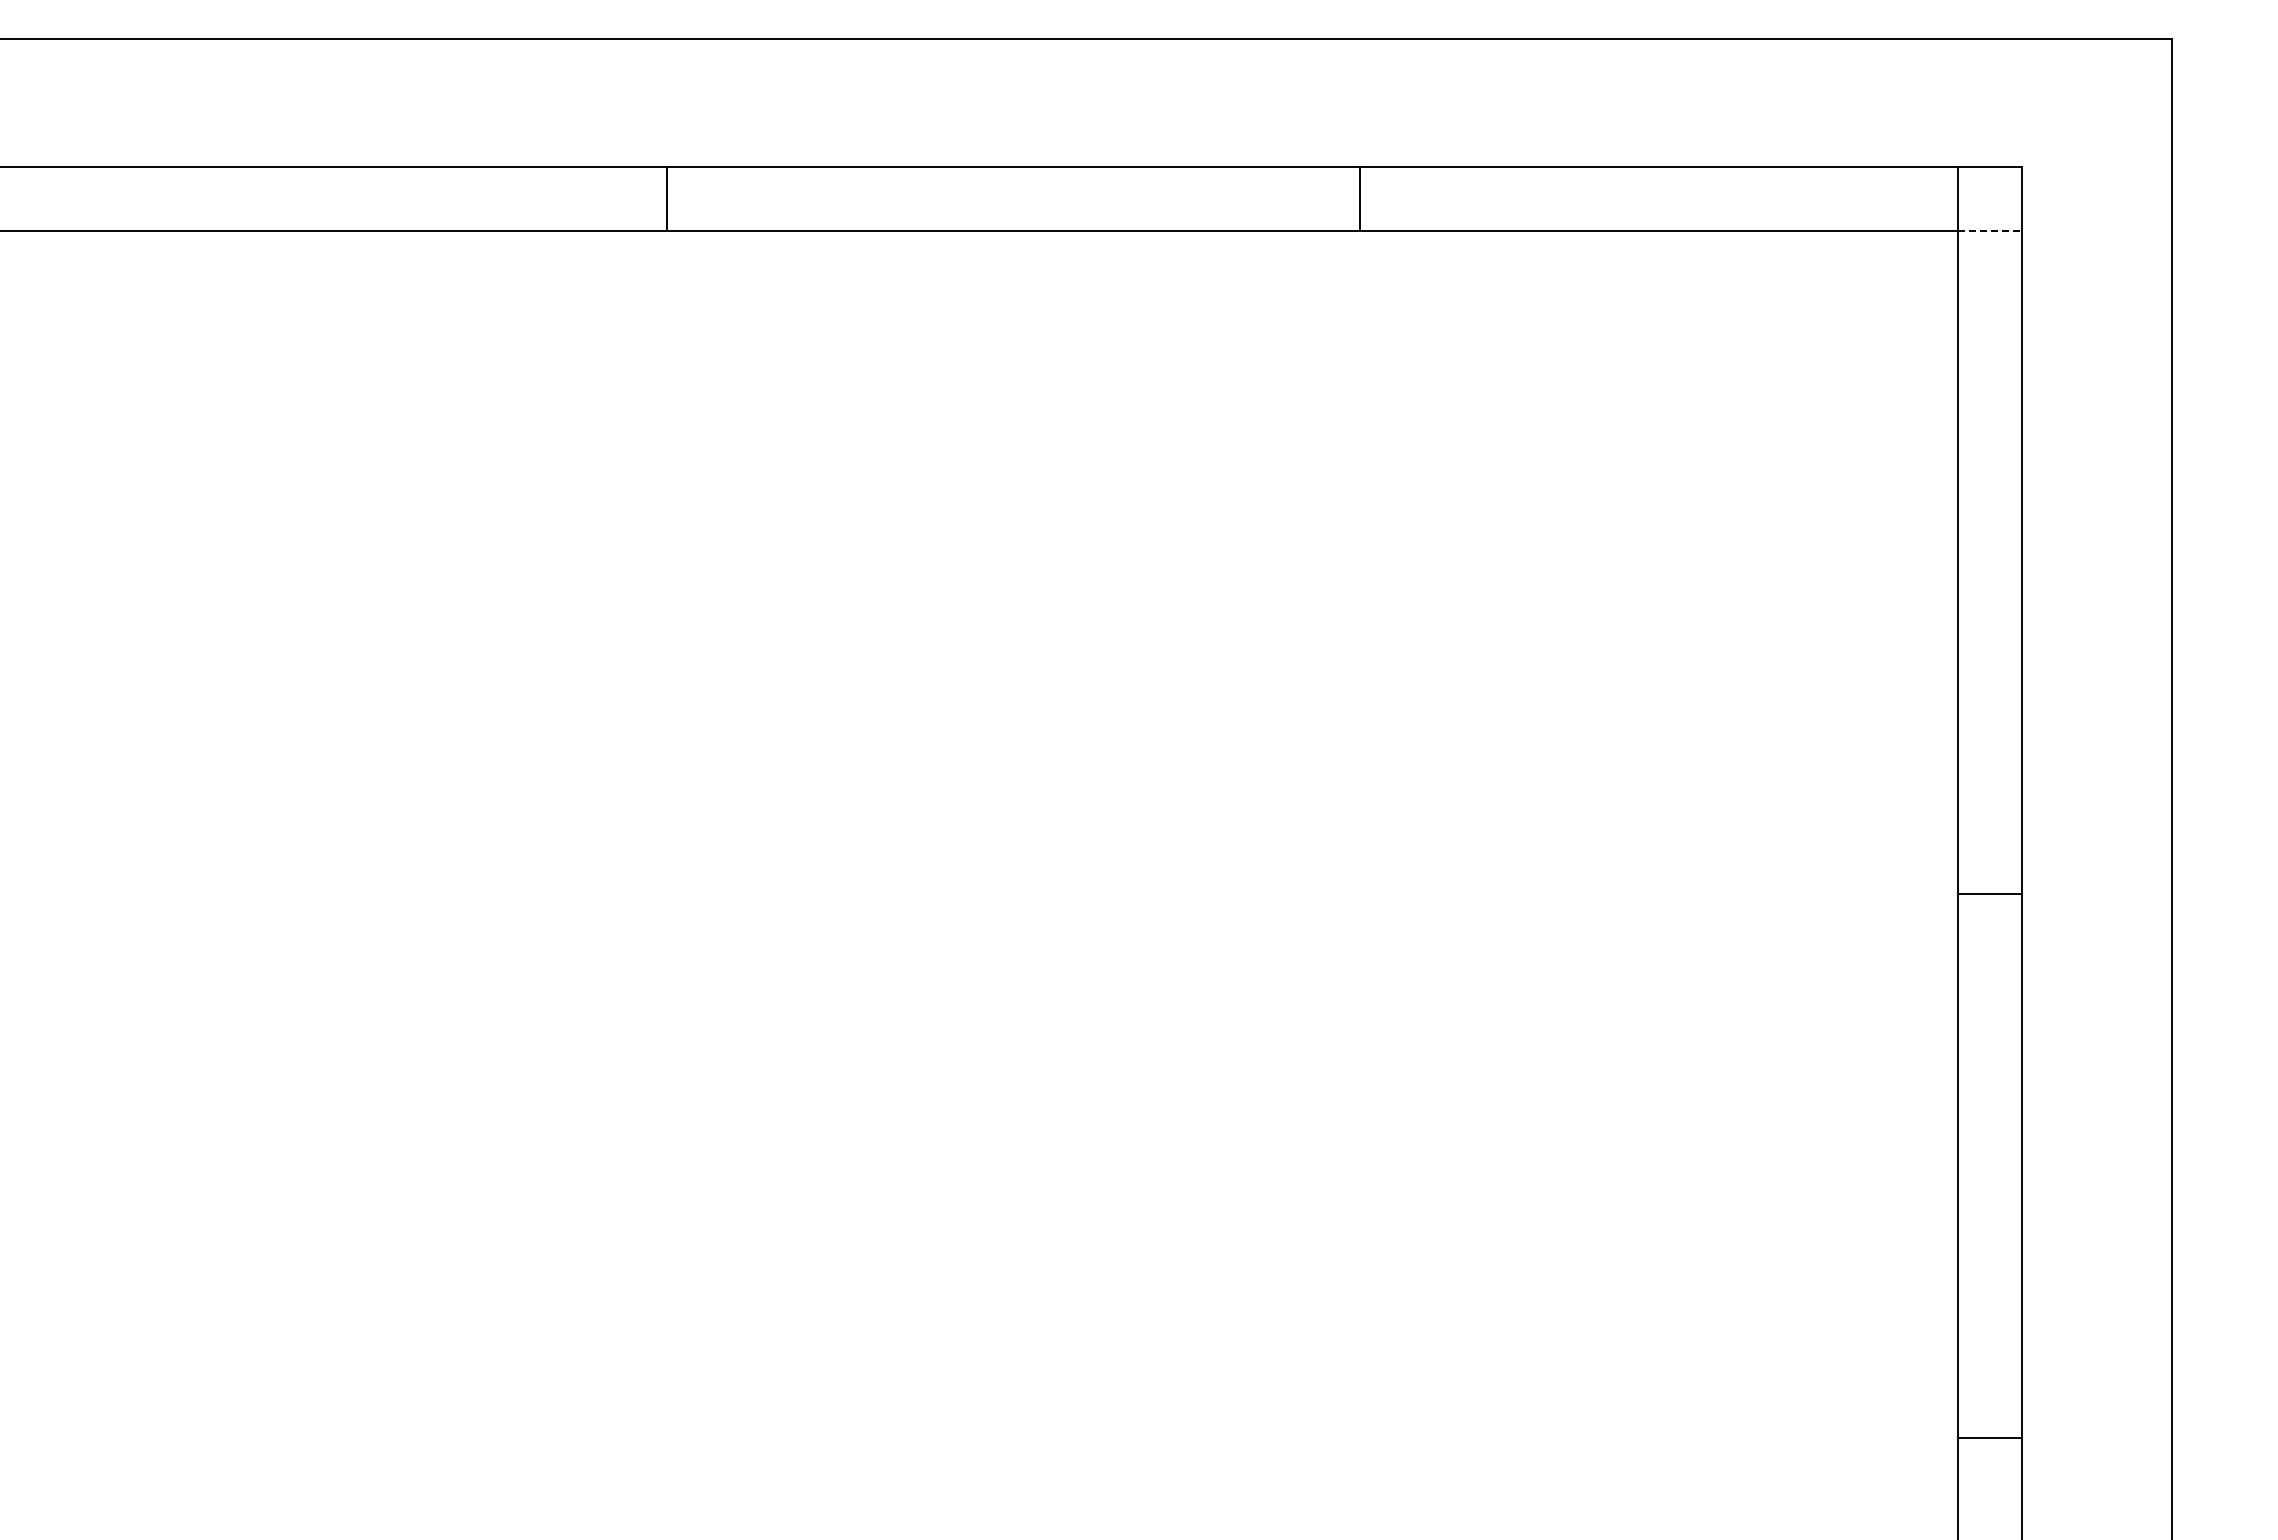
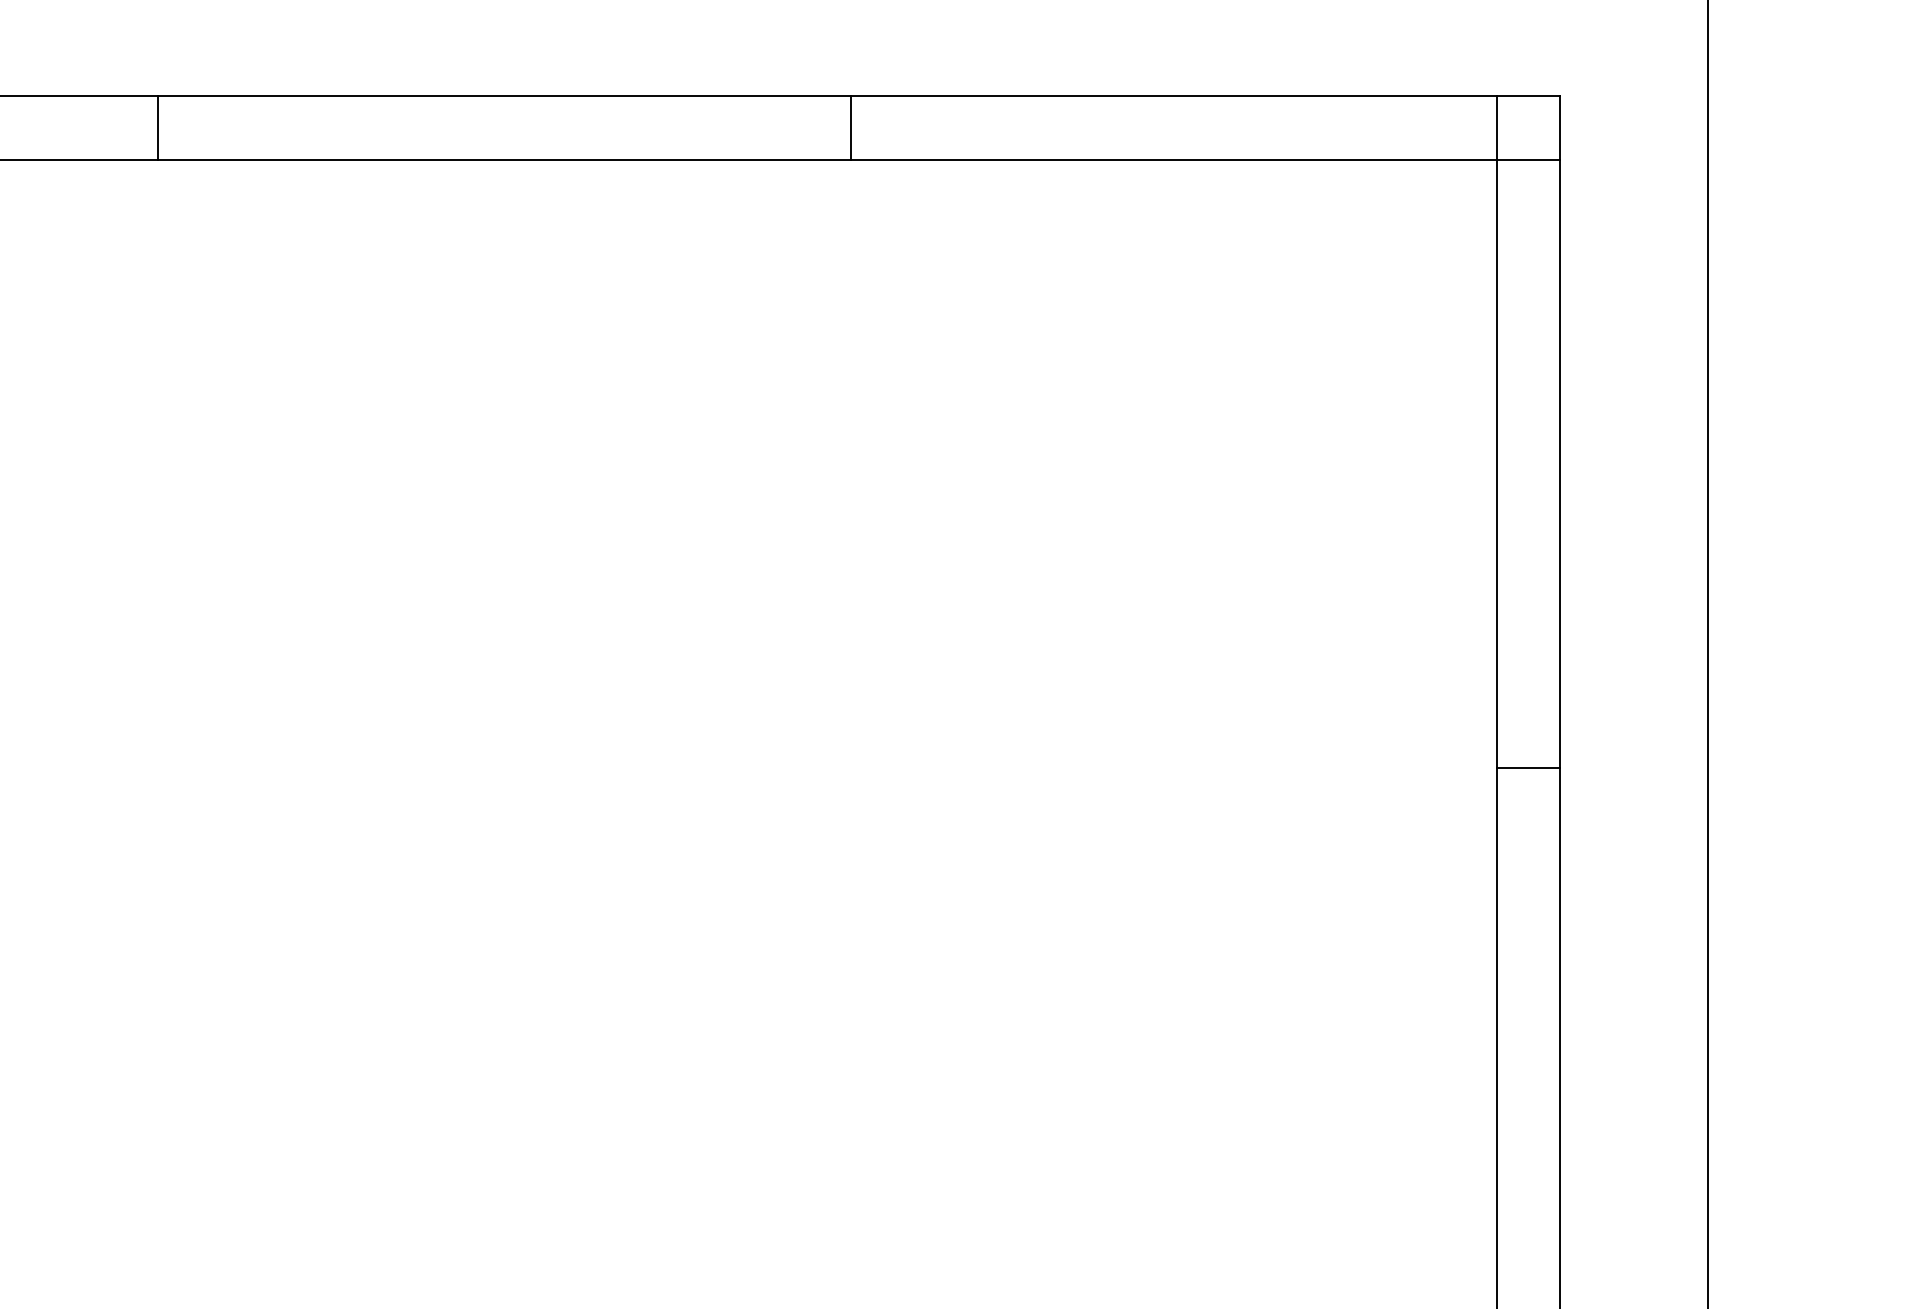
line: (667, 199) -> (158, 128), moved
line: (1359, 199) -> (850, 128), moved
line: (1990, 231) -> (1528, 159), dashed -> solid
line: (1990, 894) -> (1528, 767), moved

